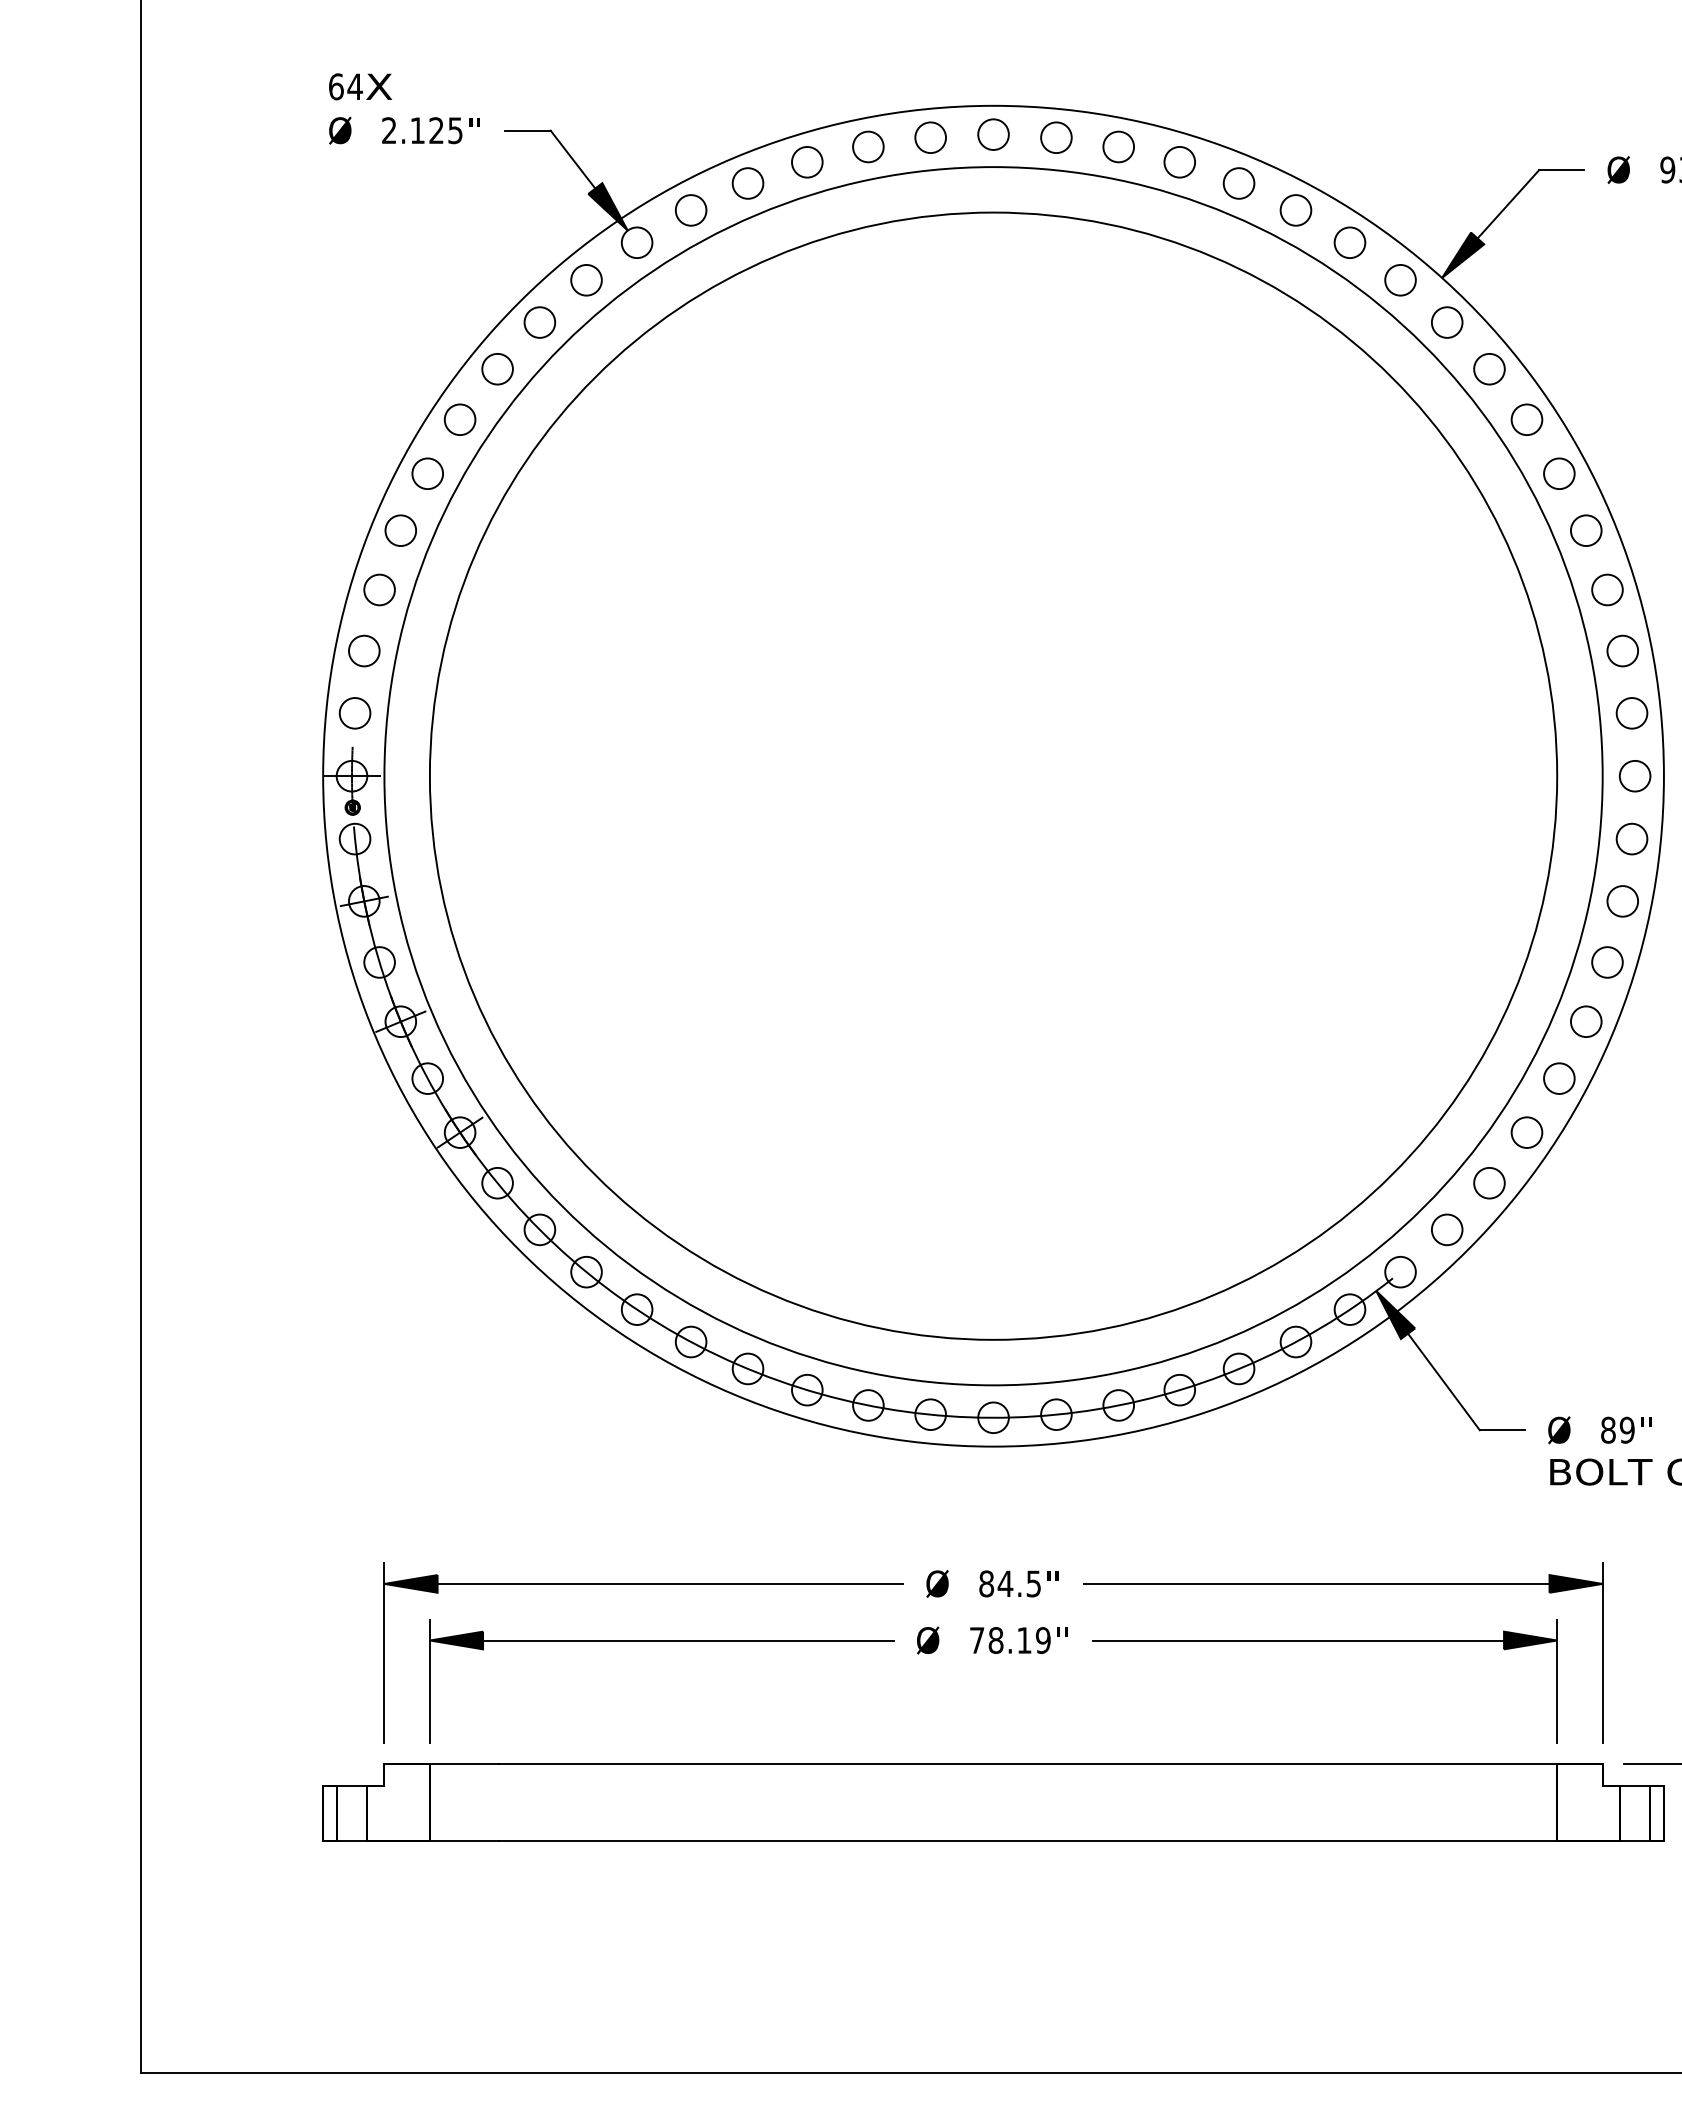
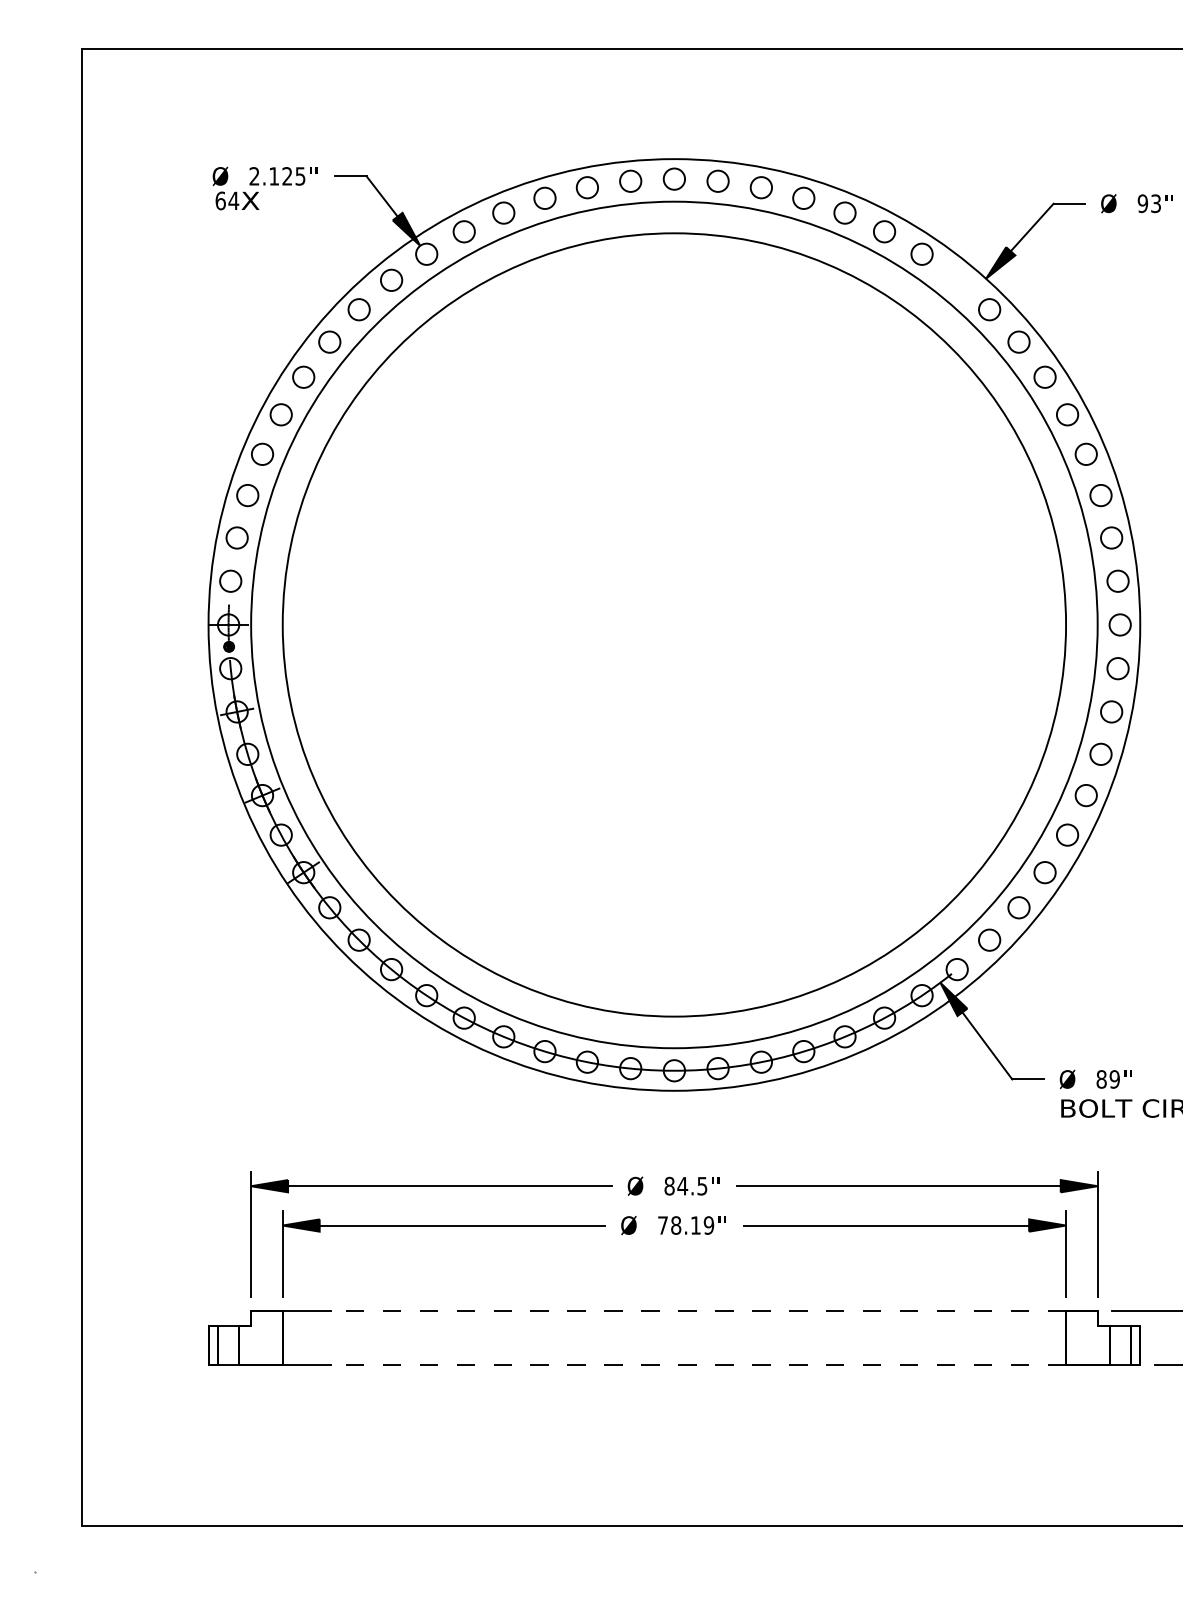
text: (360, 86) -> (237, 200), moved
circle: (1399, 279) -> (956, 279), removed
line: (1028, 1764) -> (698, 1311), solid -> dashed
line: (1028, 1841) -> (698, 1365), solid -> dashed

